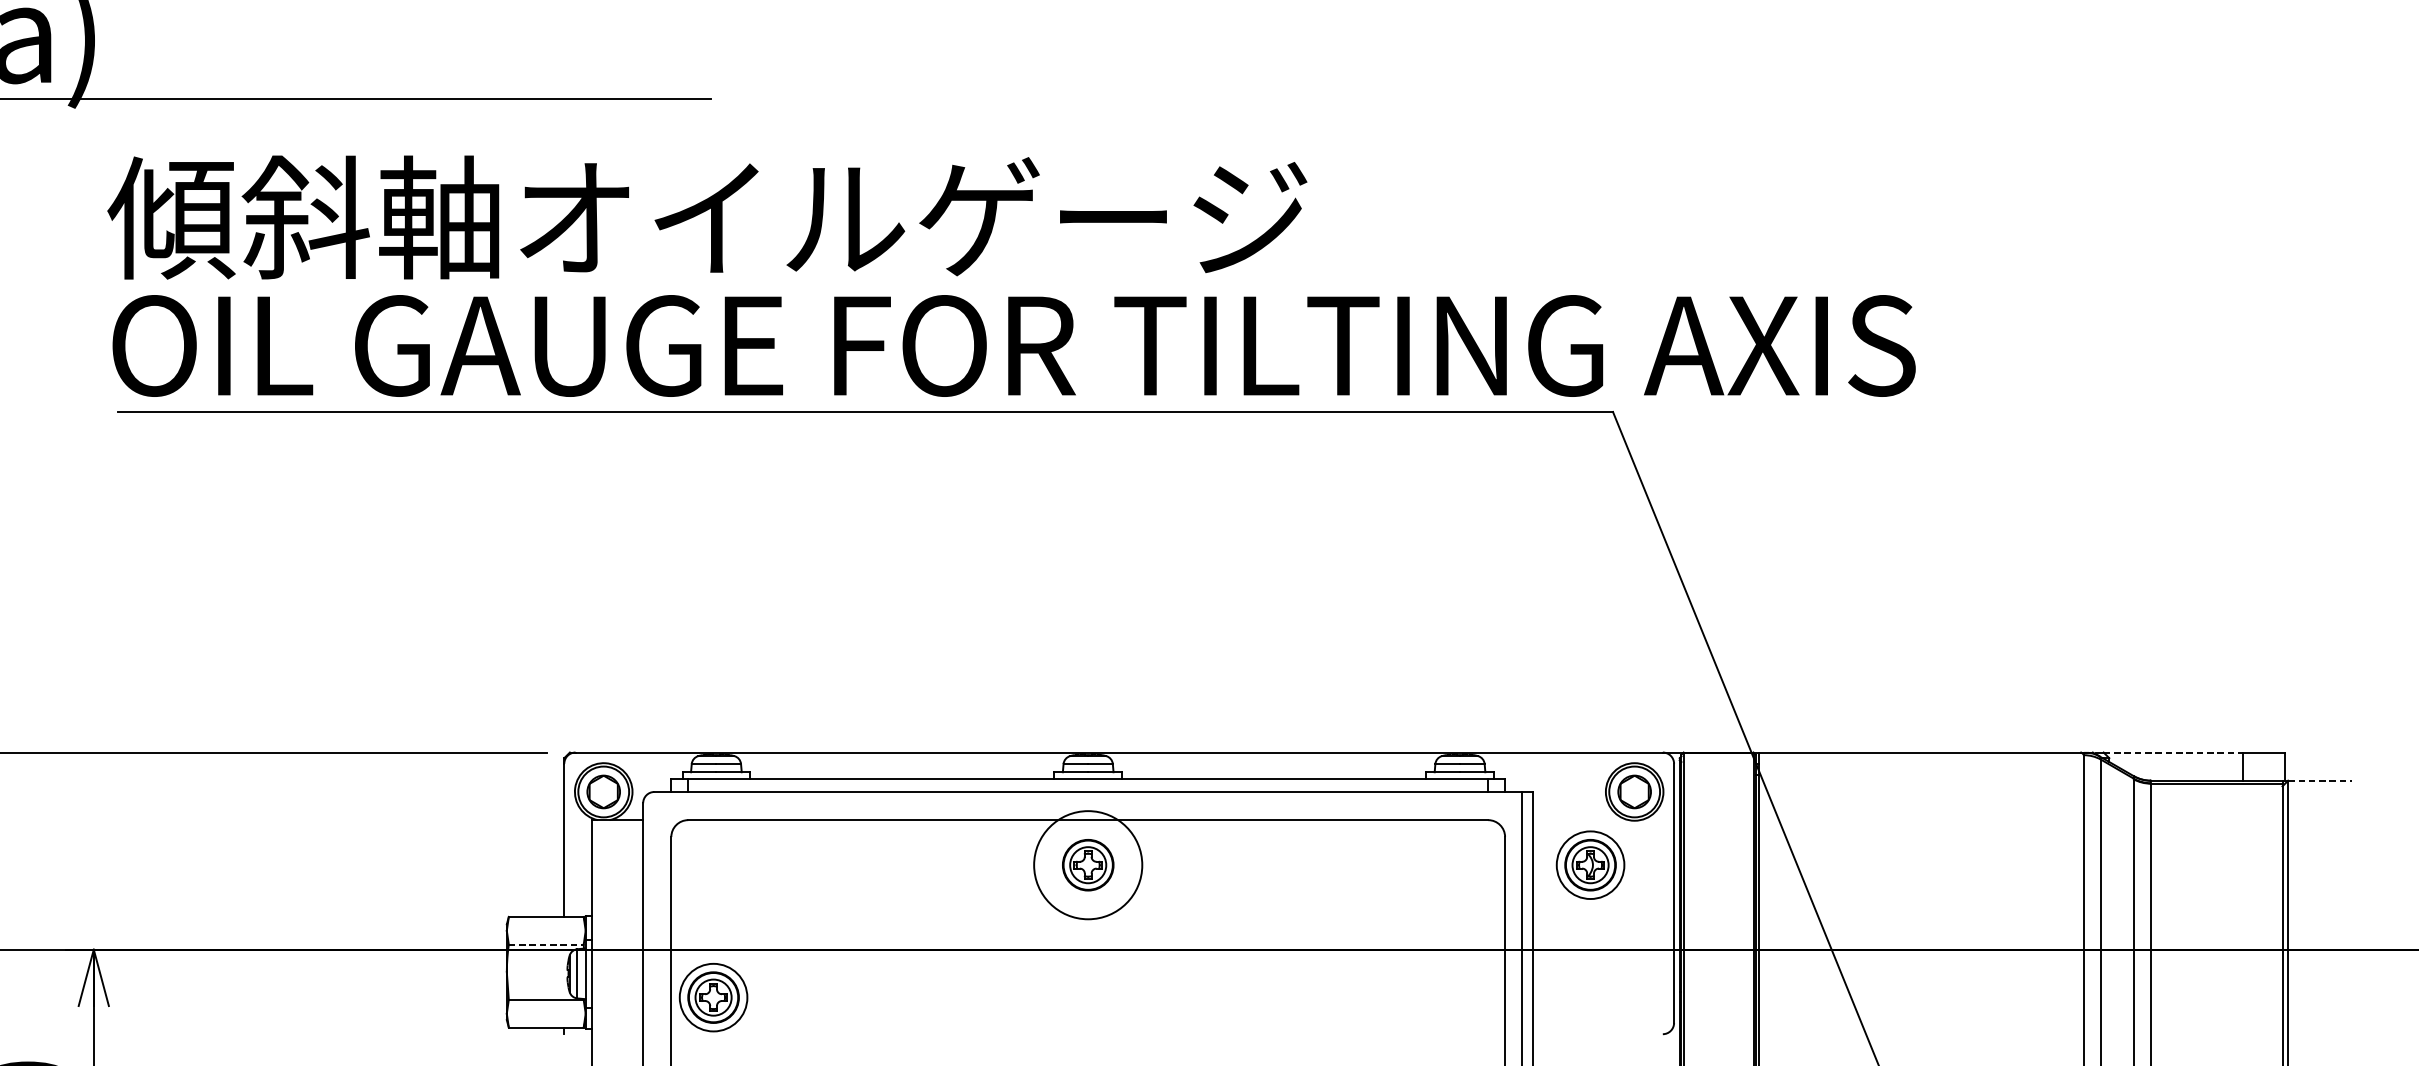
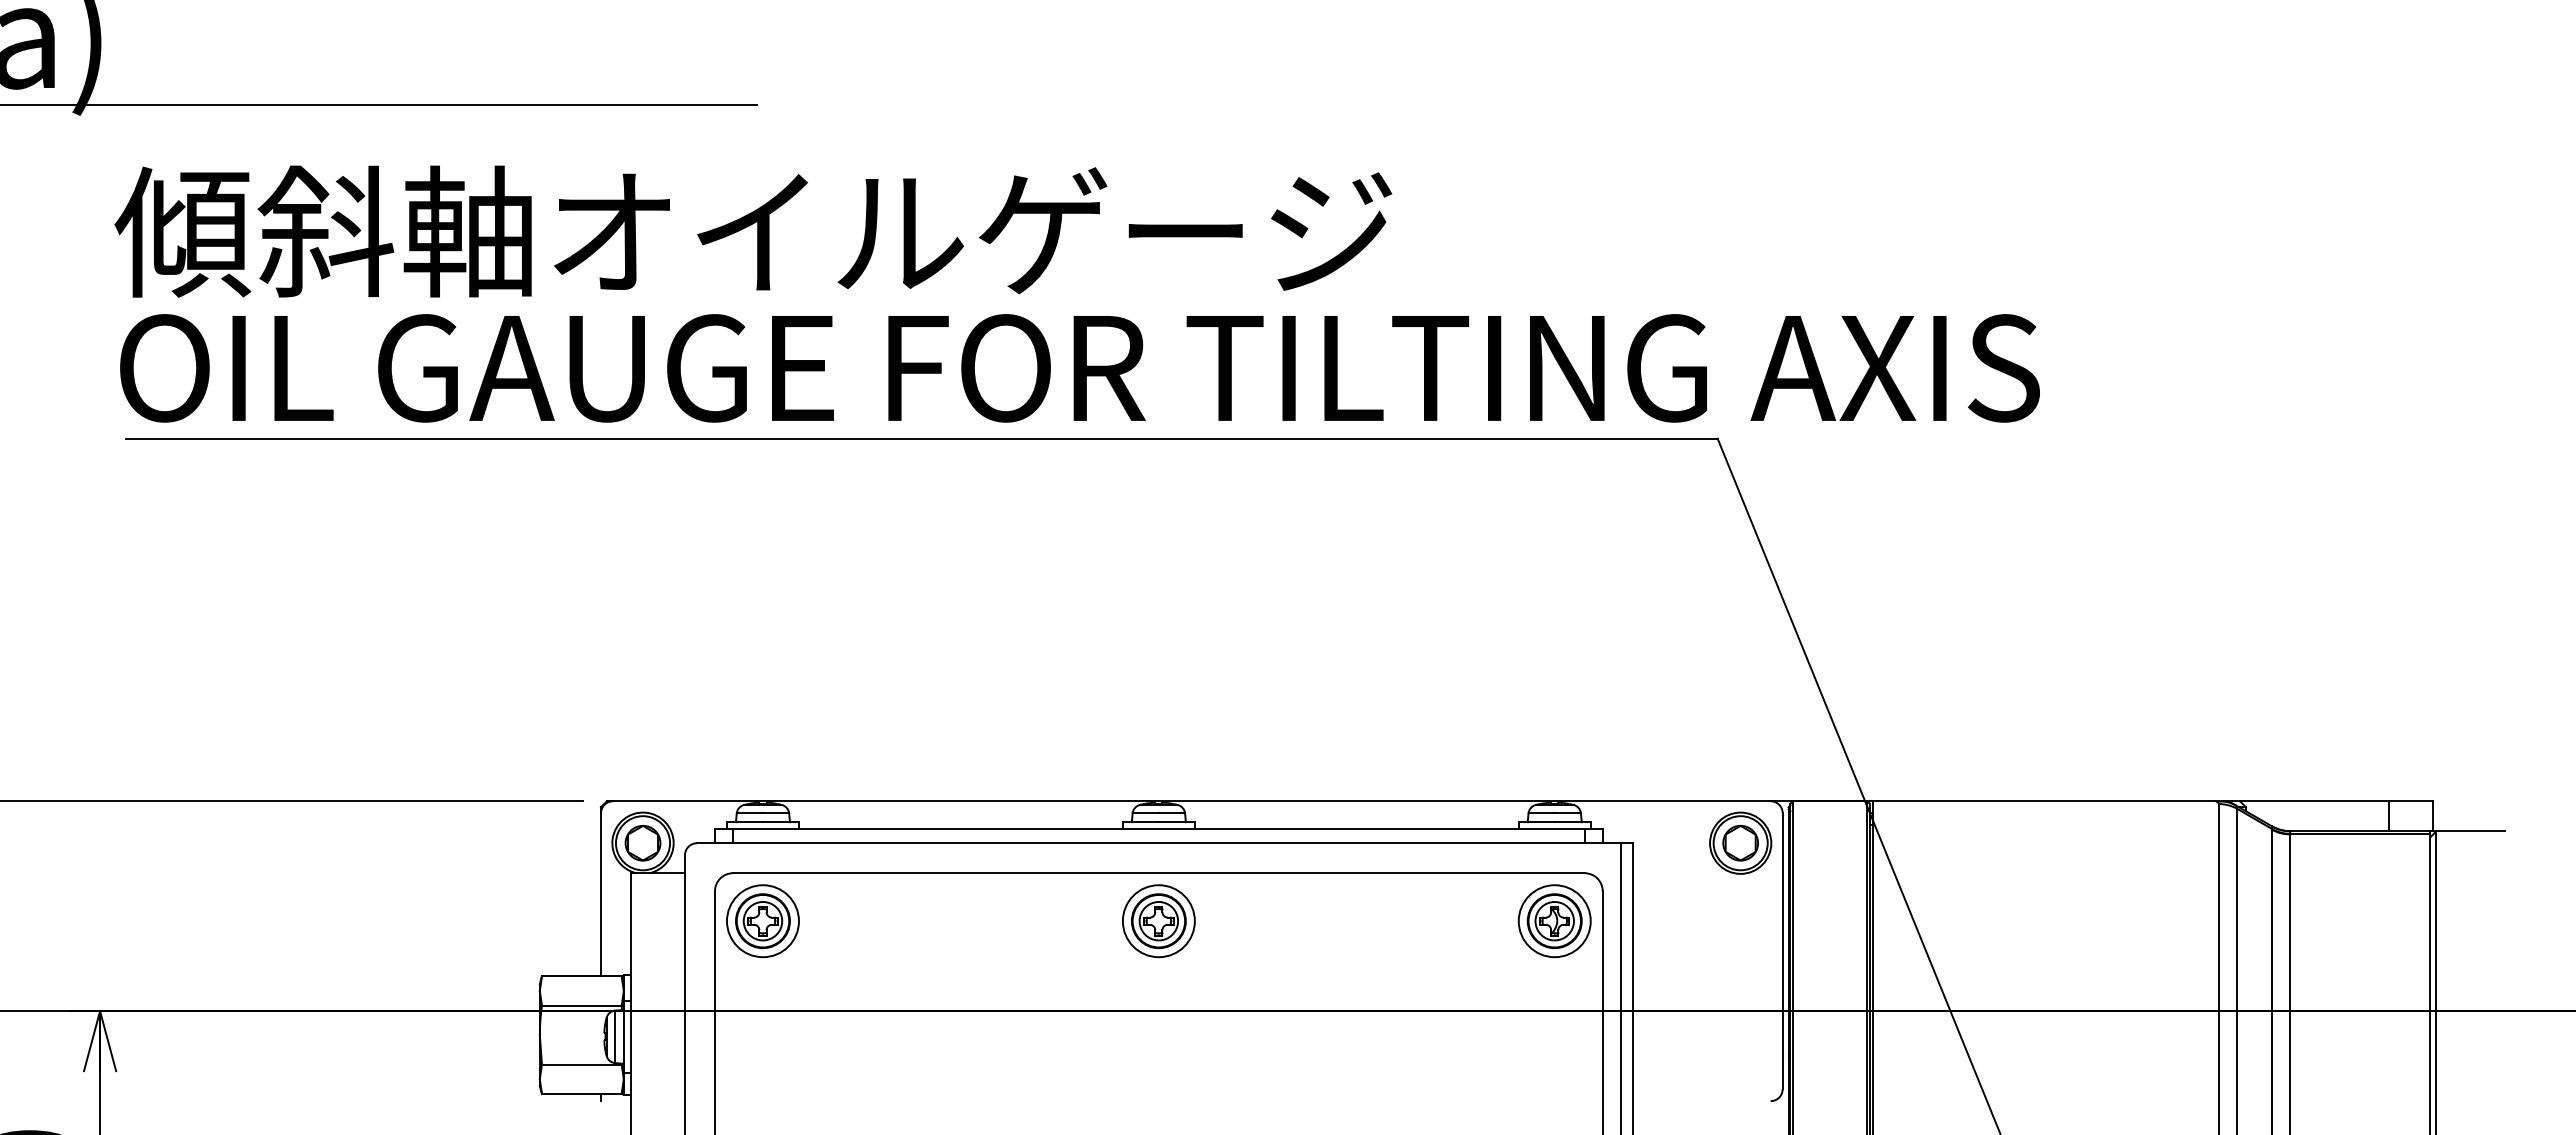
line: (2173, 752) -> (2314, 801), dashed -> solid
line: (2321, 780) -> (2471, 831), dashed -> solid
circle: (1087, 865) -> (1158, 921), size x0.62
part: (1590, 865) -> (1554, 921), moved
line: (545, 944) -> (581, 1005), dashed -> solid
part: (713, 997) -> (762, 921), moved

